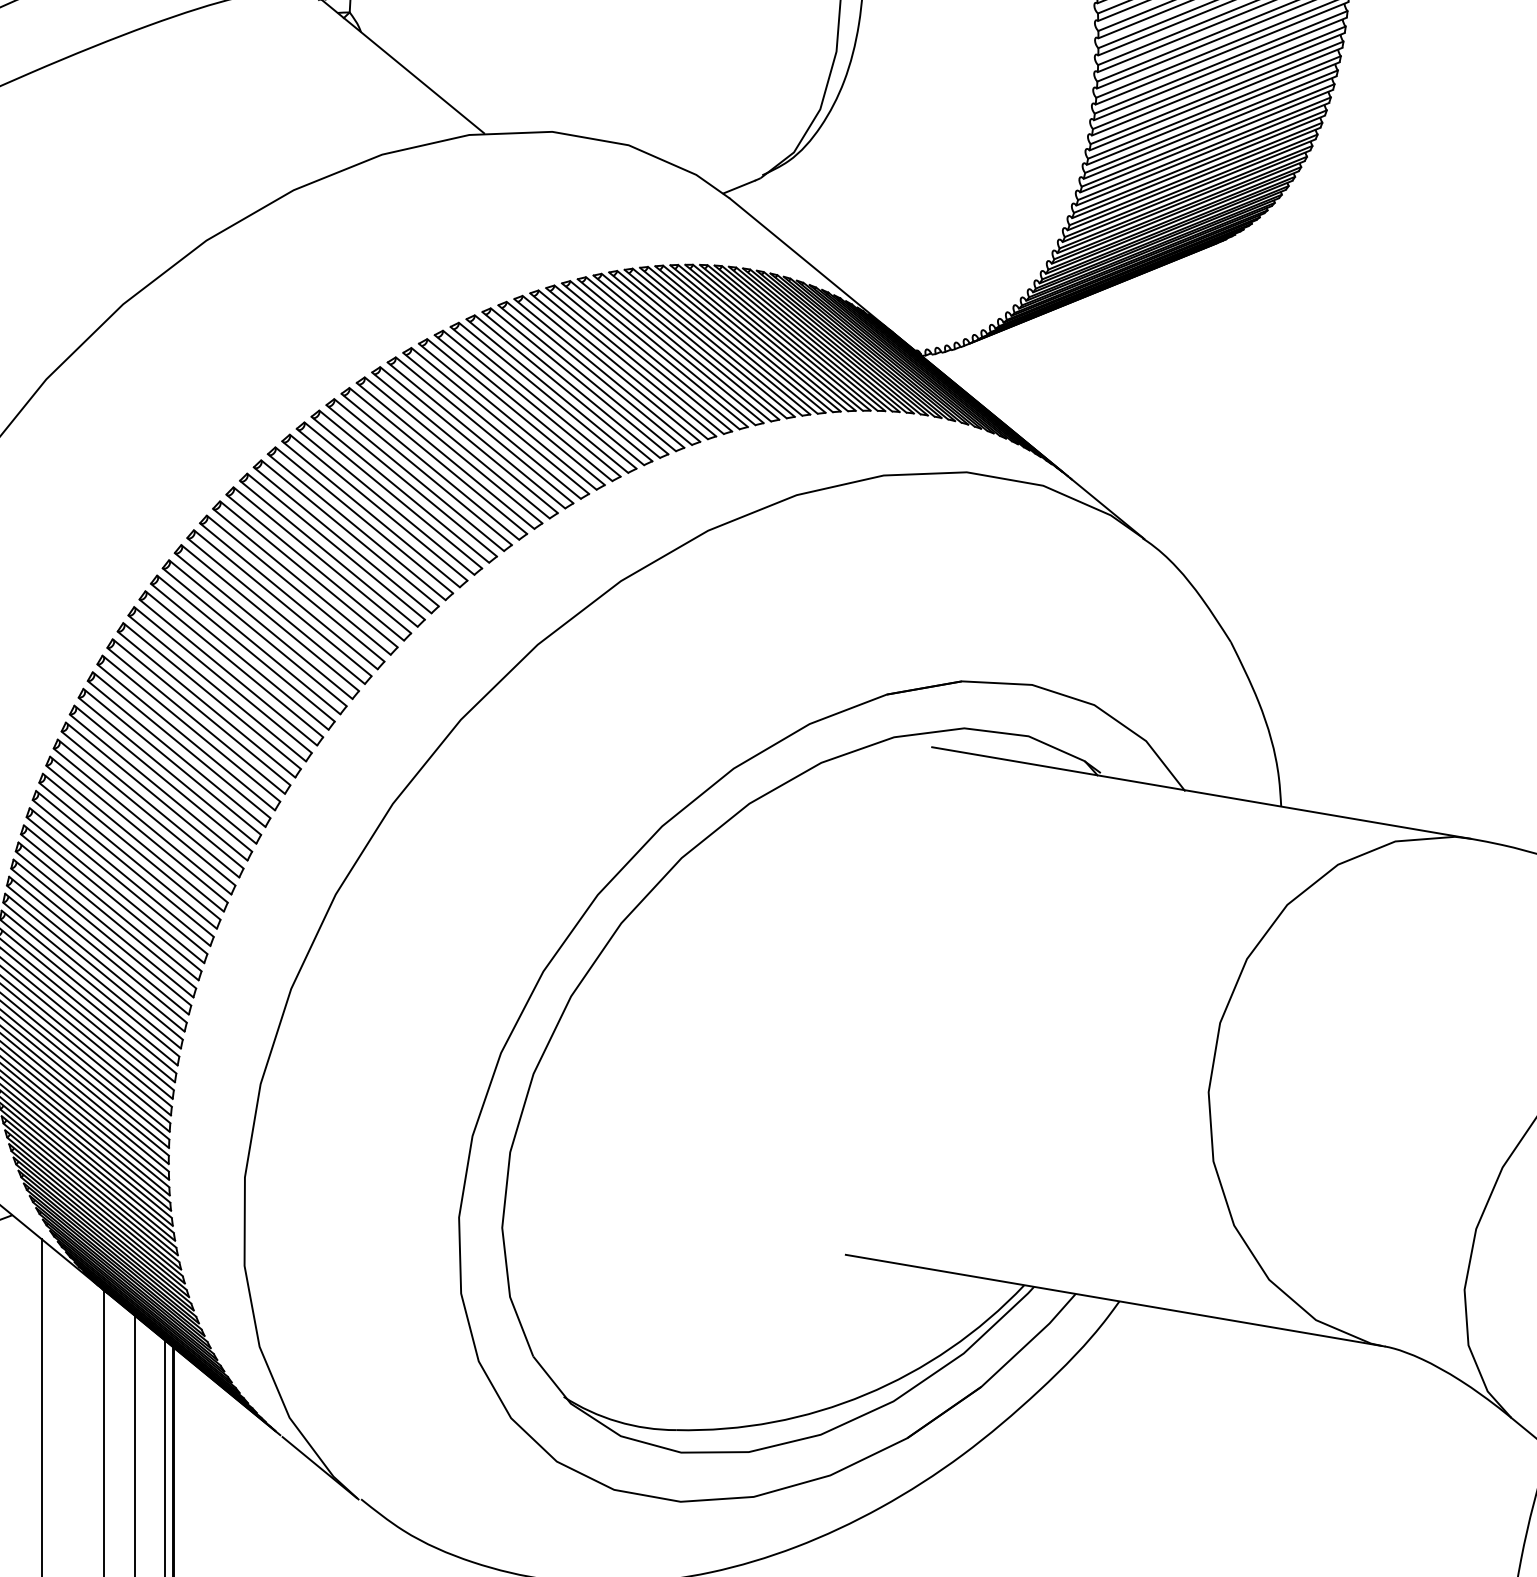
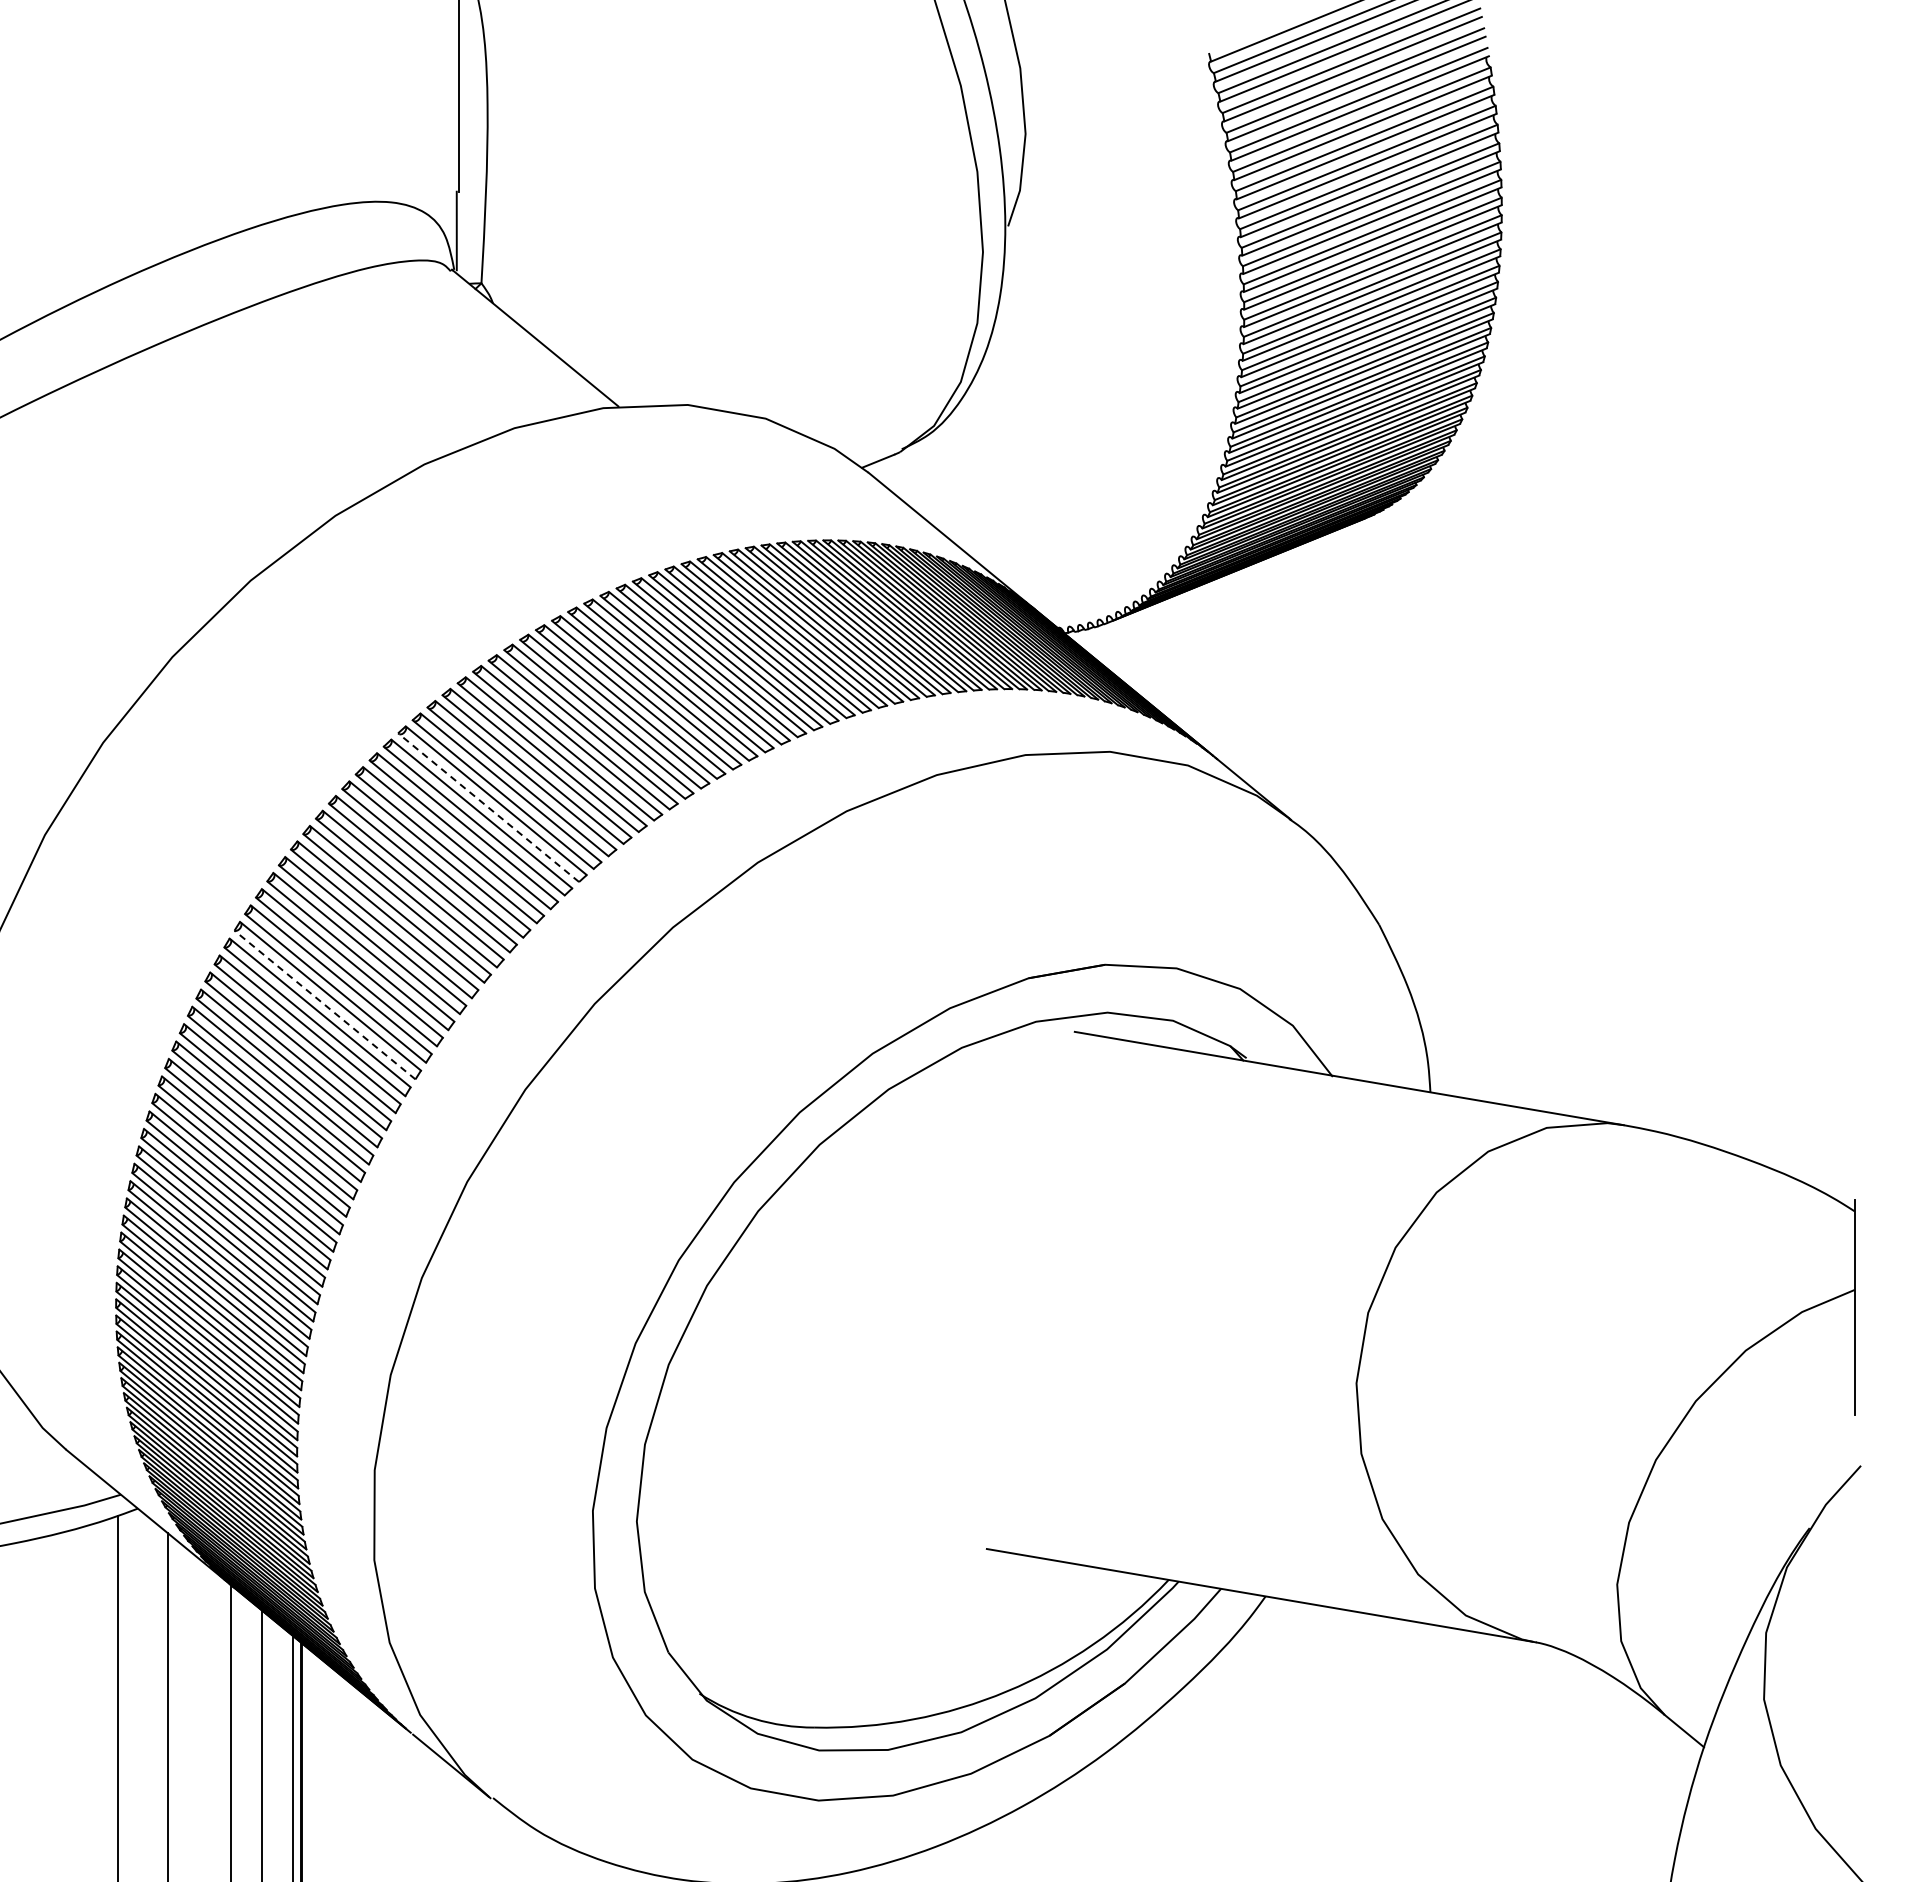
line: (356, 526) -> (488, 807), solid -> dashed
line: (195, 720) -> (324, 1004), solid -> dashed

